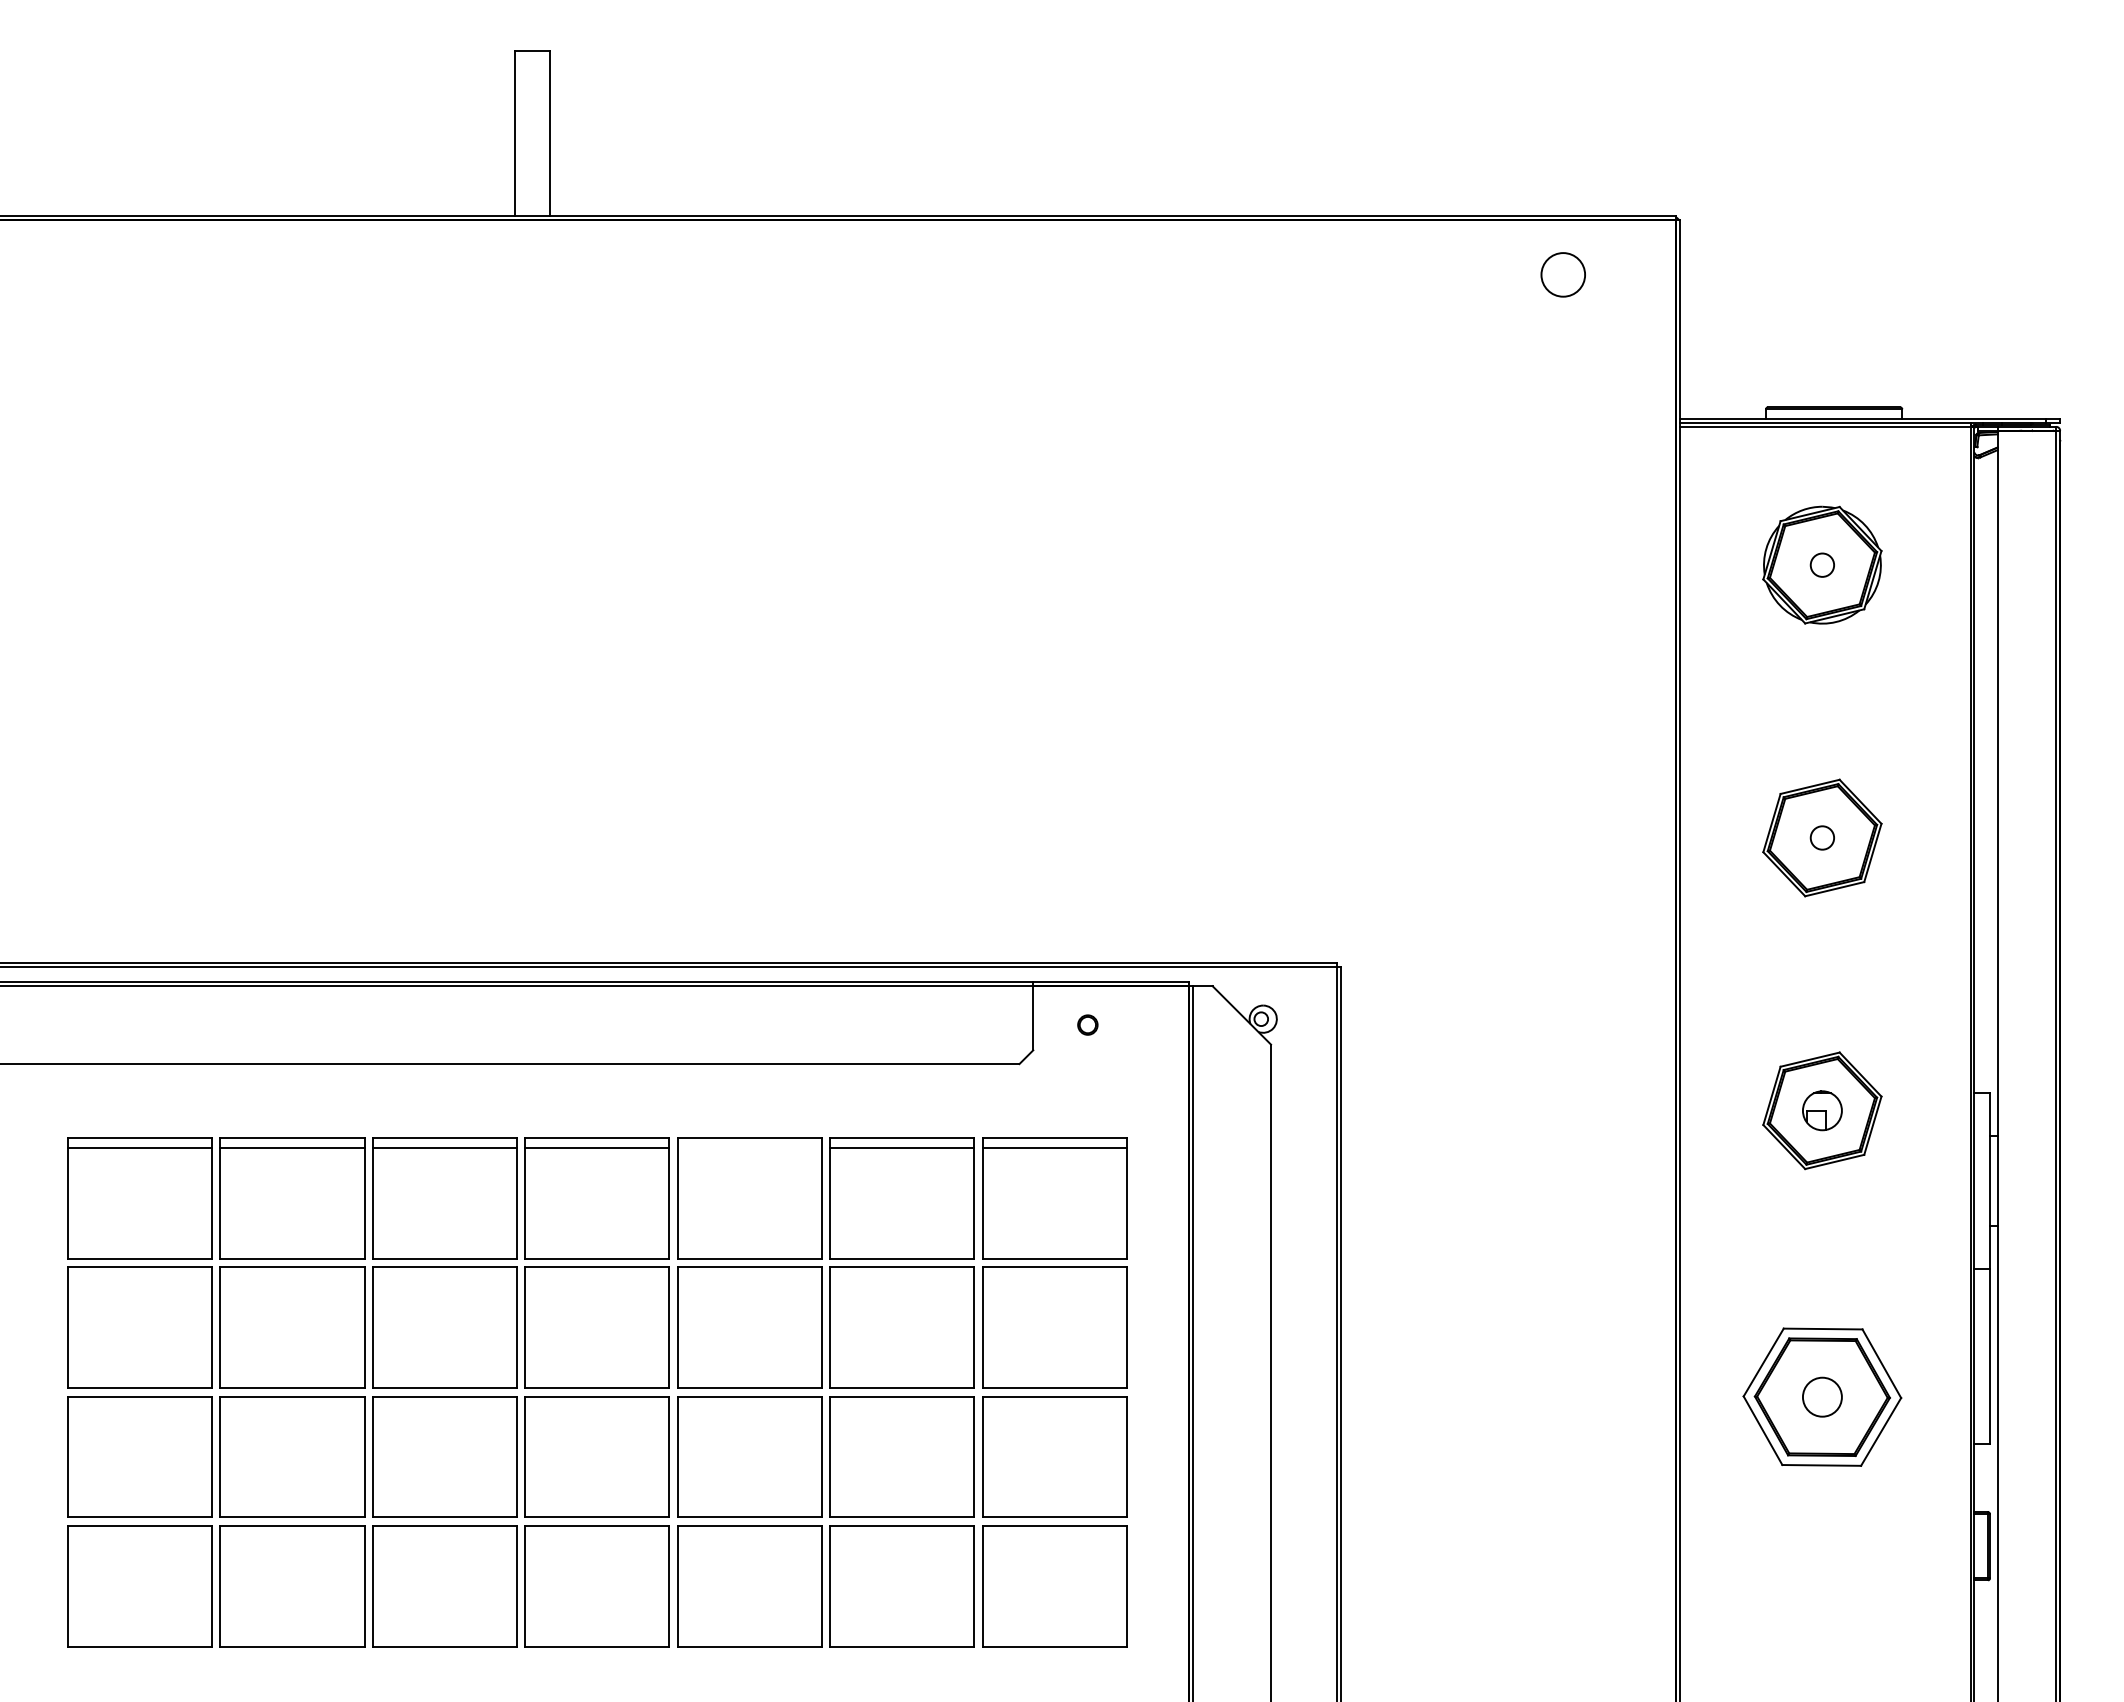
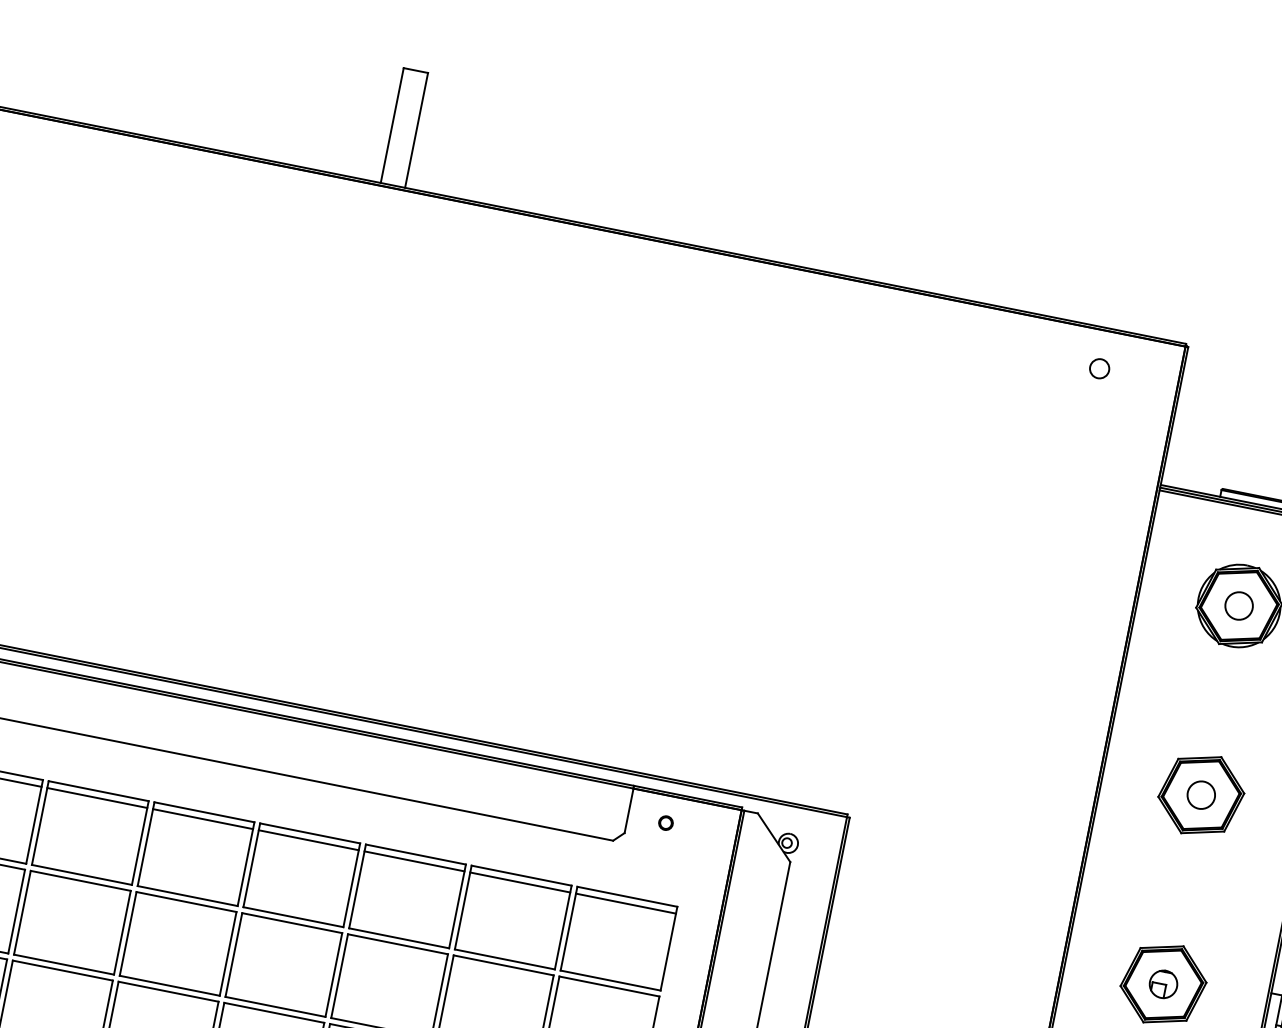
circle: (1562, 274) -> (1099, 368), size x0.62
circle: (1821, 564) -> (1238, 605), size x1.67
circle: (1821, 837) -> (1200, 794), size x1.67
line: (749, 1147) -> (414, 861), added

